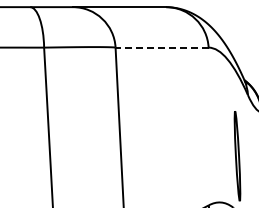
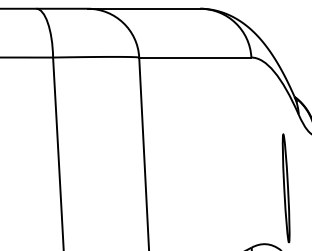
line: (162, 47) -> (195, 57), dashed -> solid

